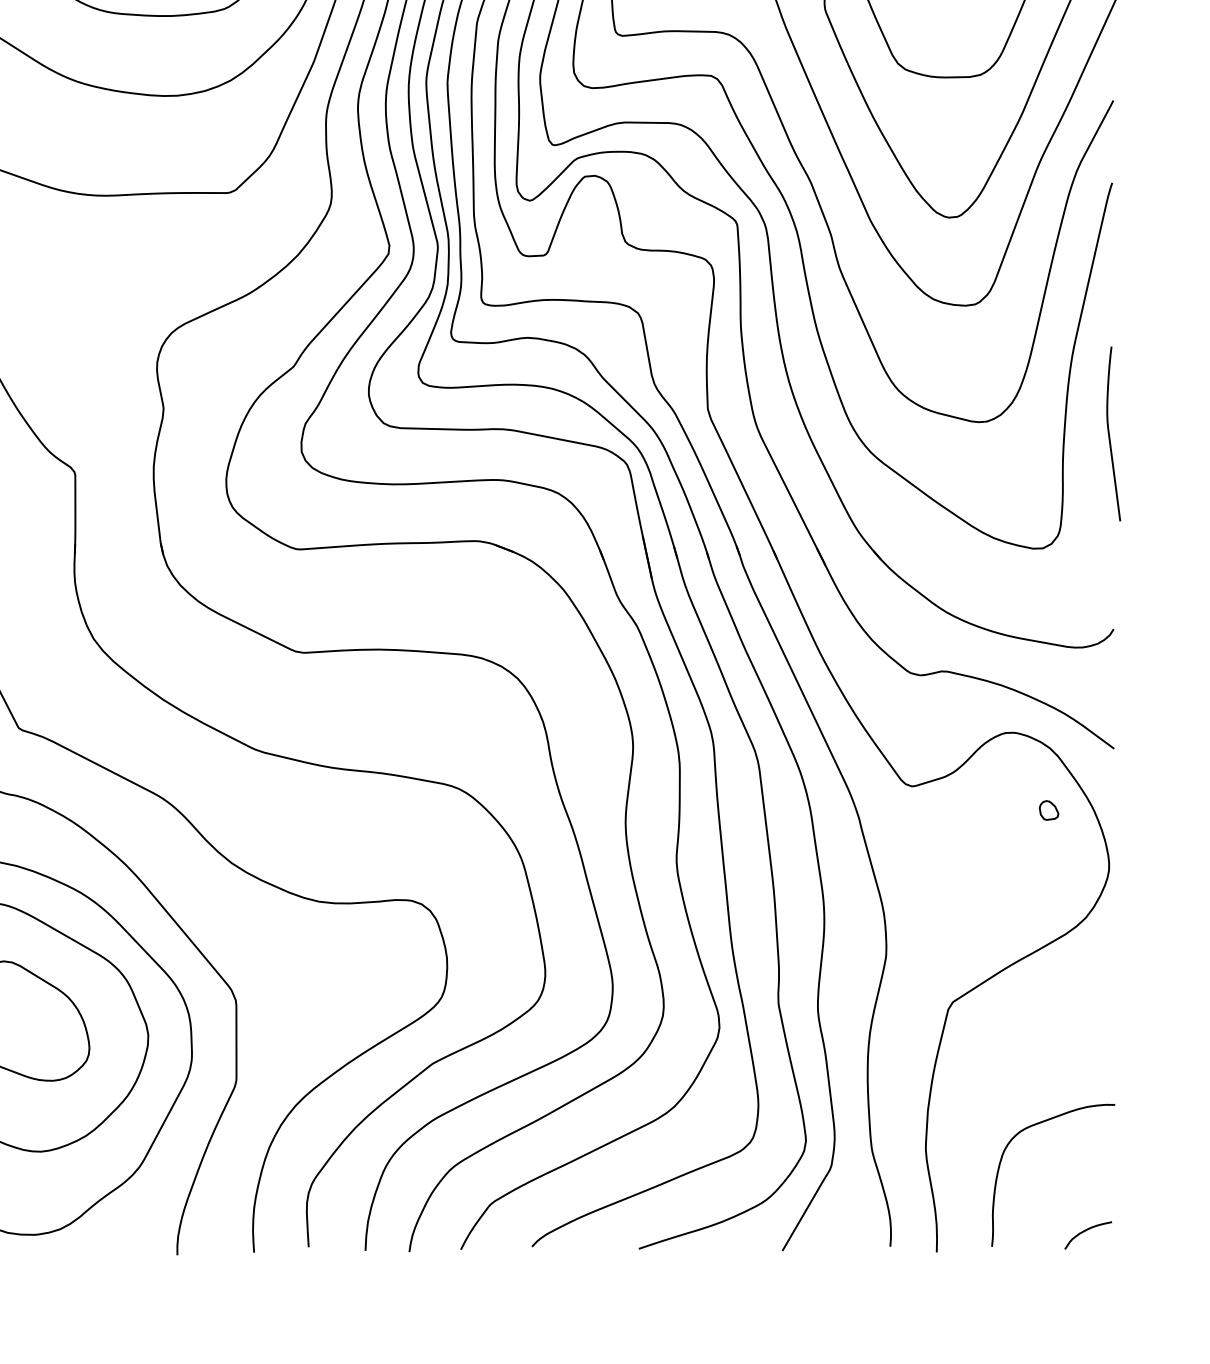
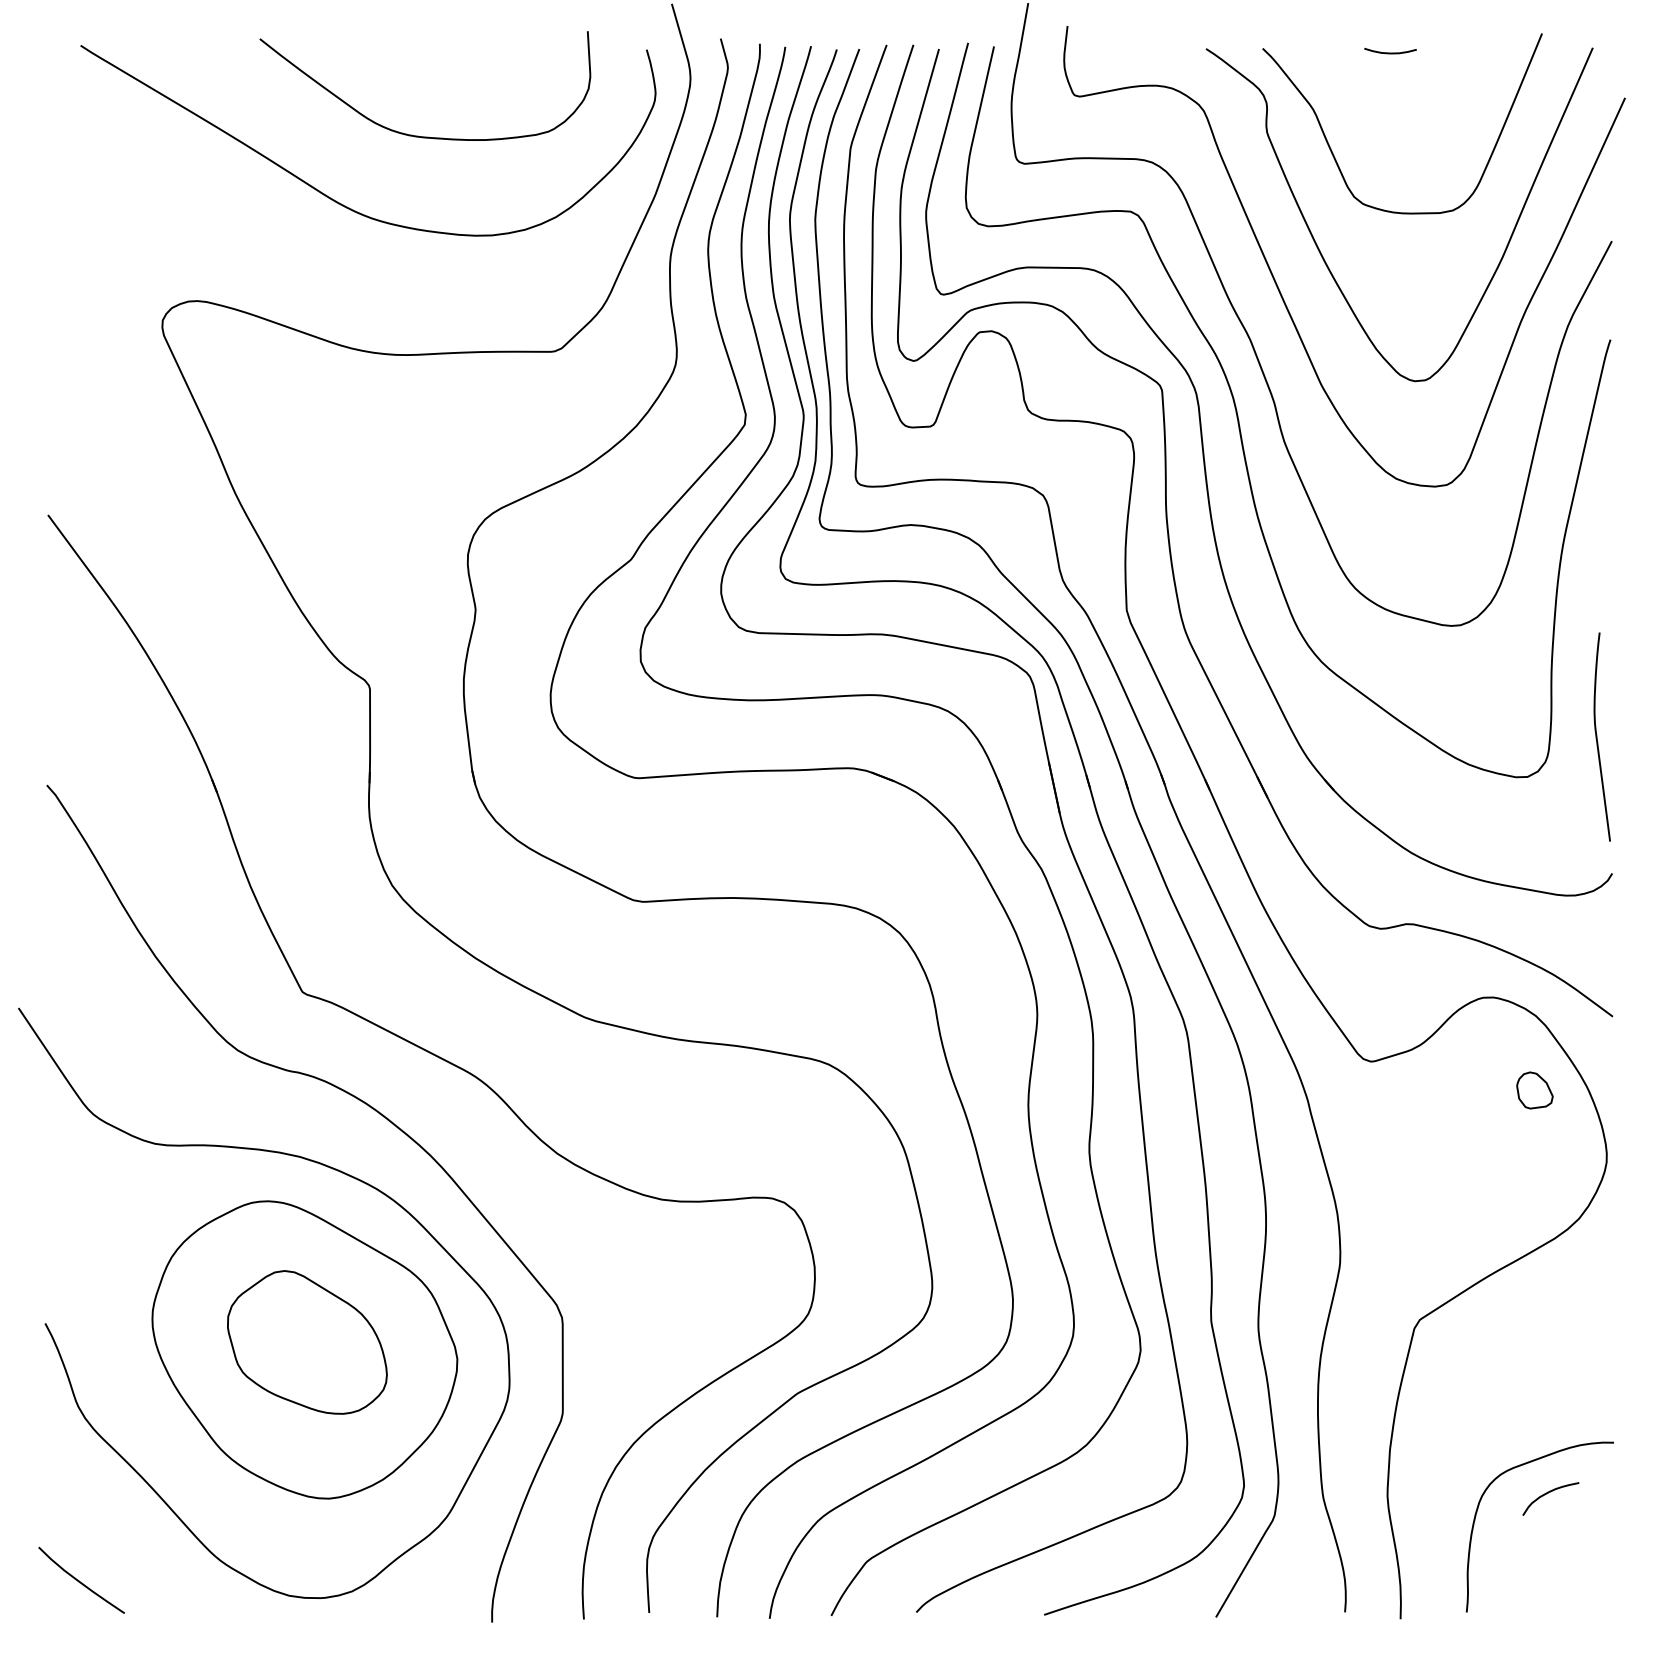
curve: (1109, 433) -> (1597, 736), moved
part: (1048, 810) -> (1534, 1090), size x1.6
curve: (1086, 1230) -> (1548, 1493), moved

